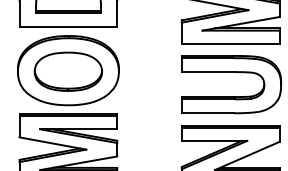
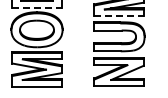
line: (69, 26) -> (37, 7), solid -> dashed
line: (231, 44) -> (119, 16), solid -> dashed

